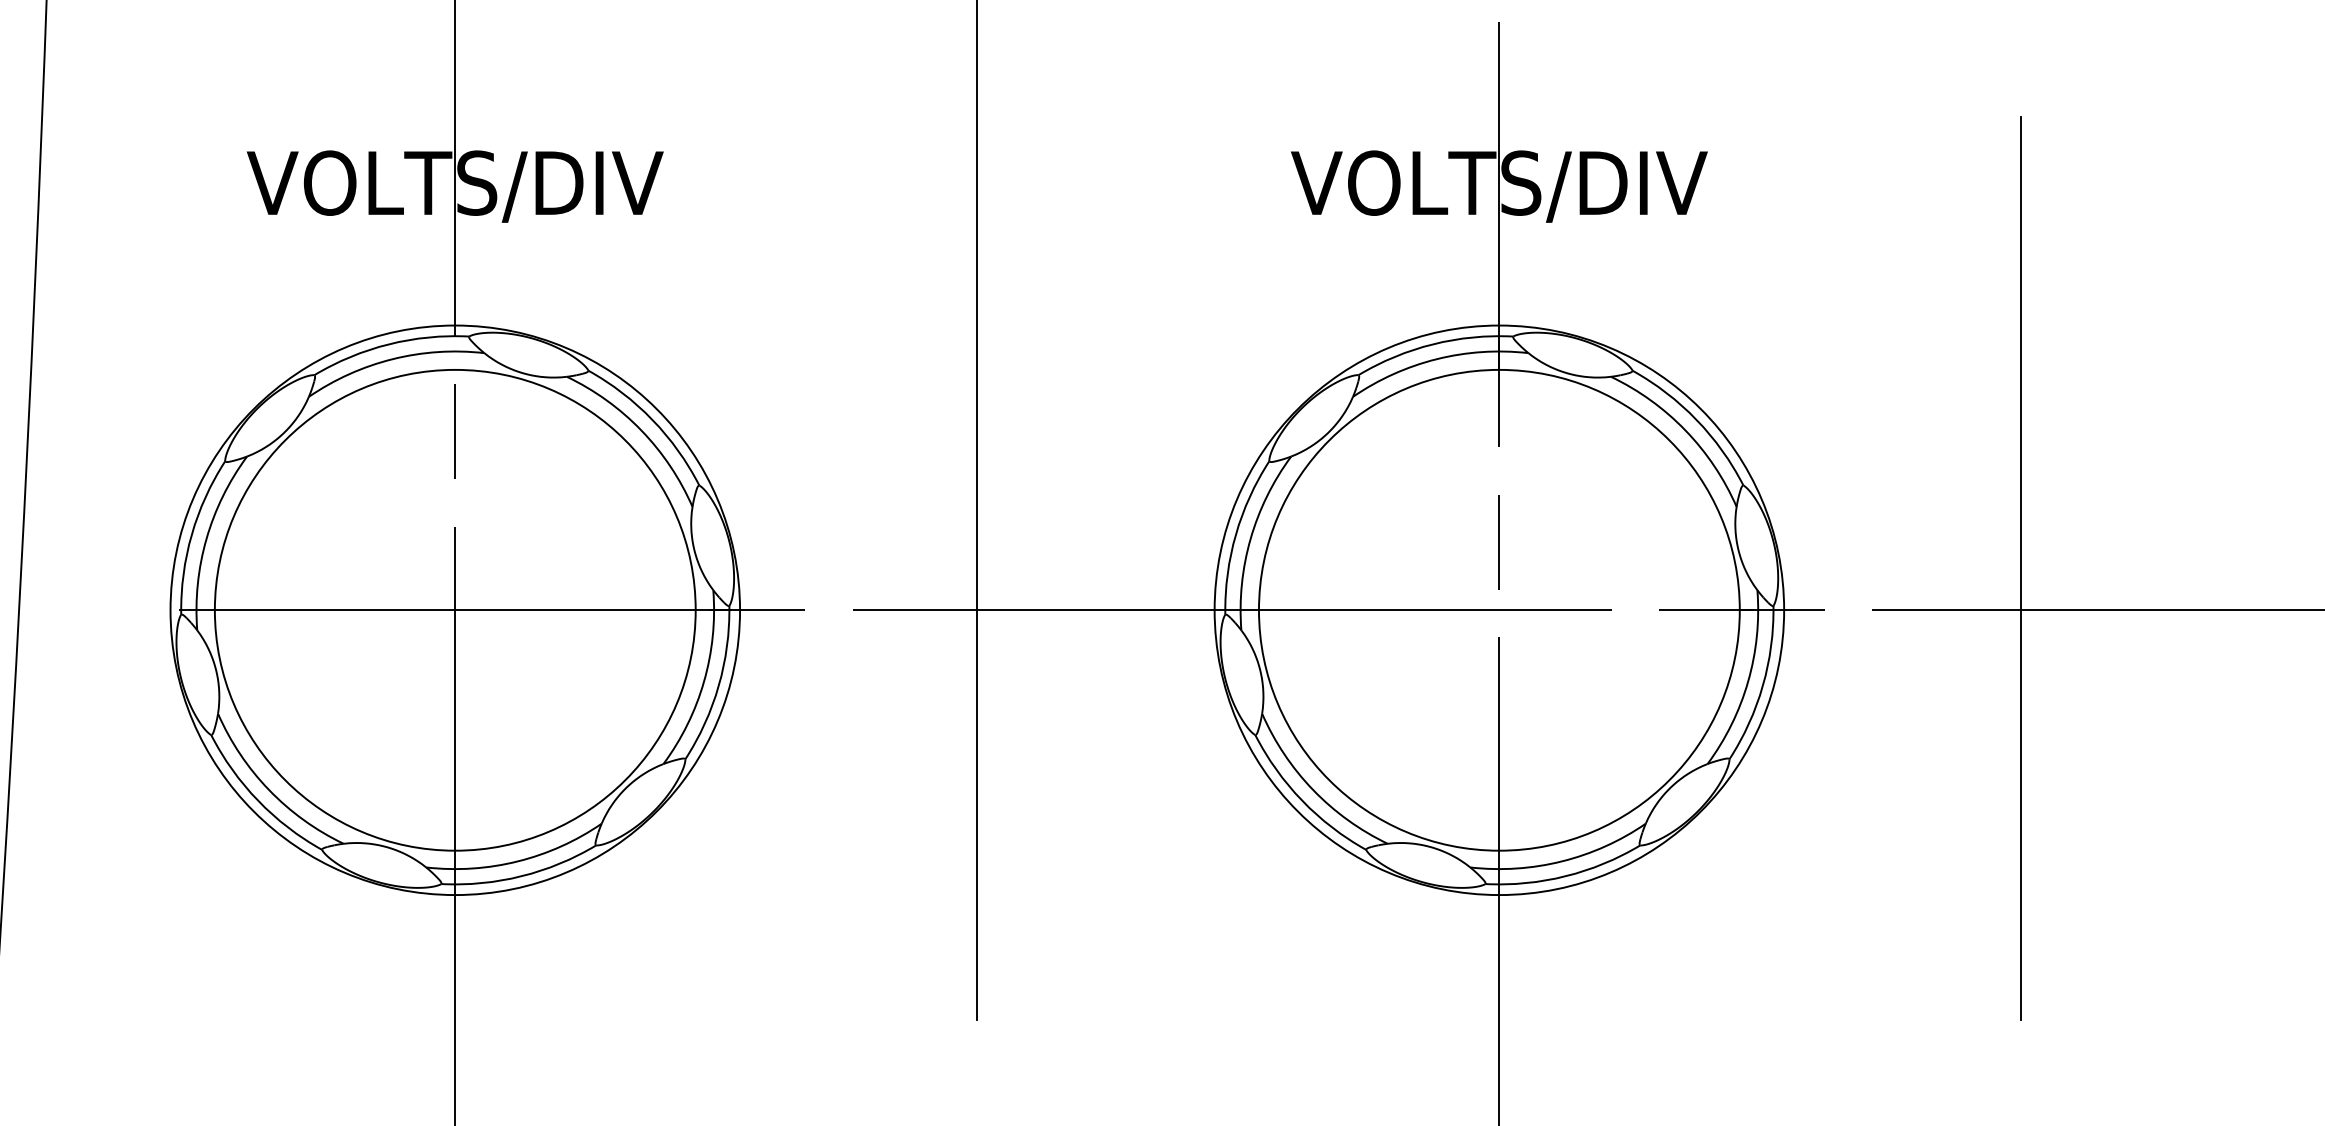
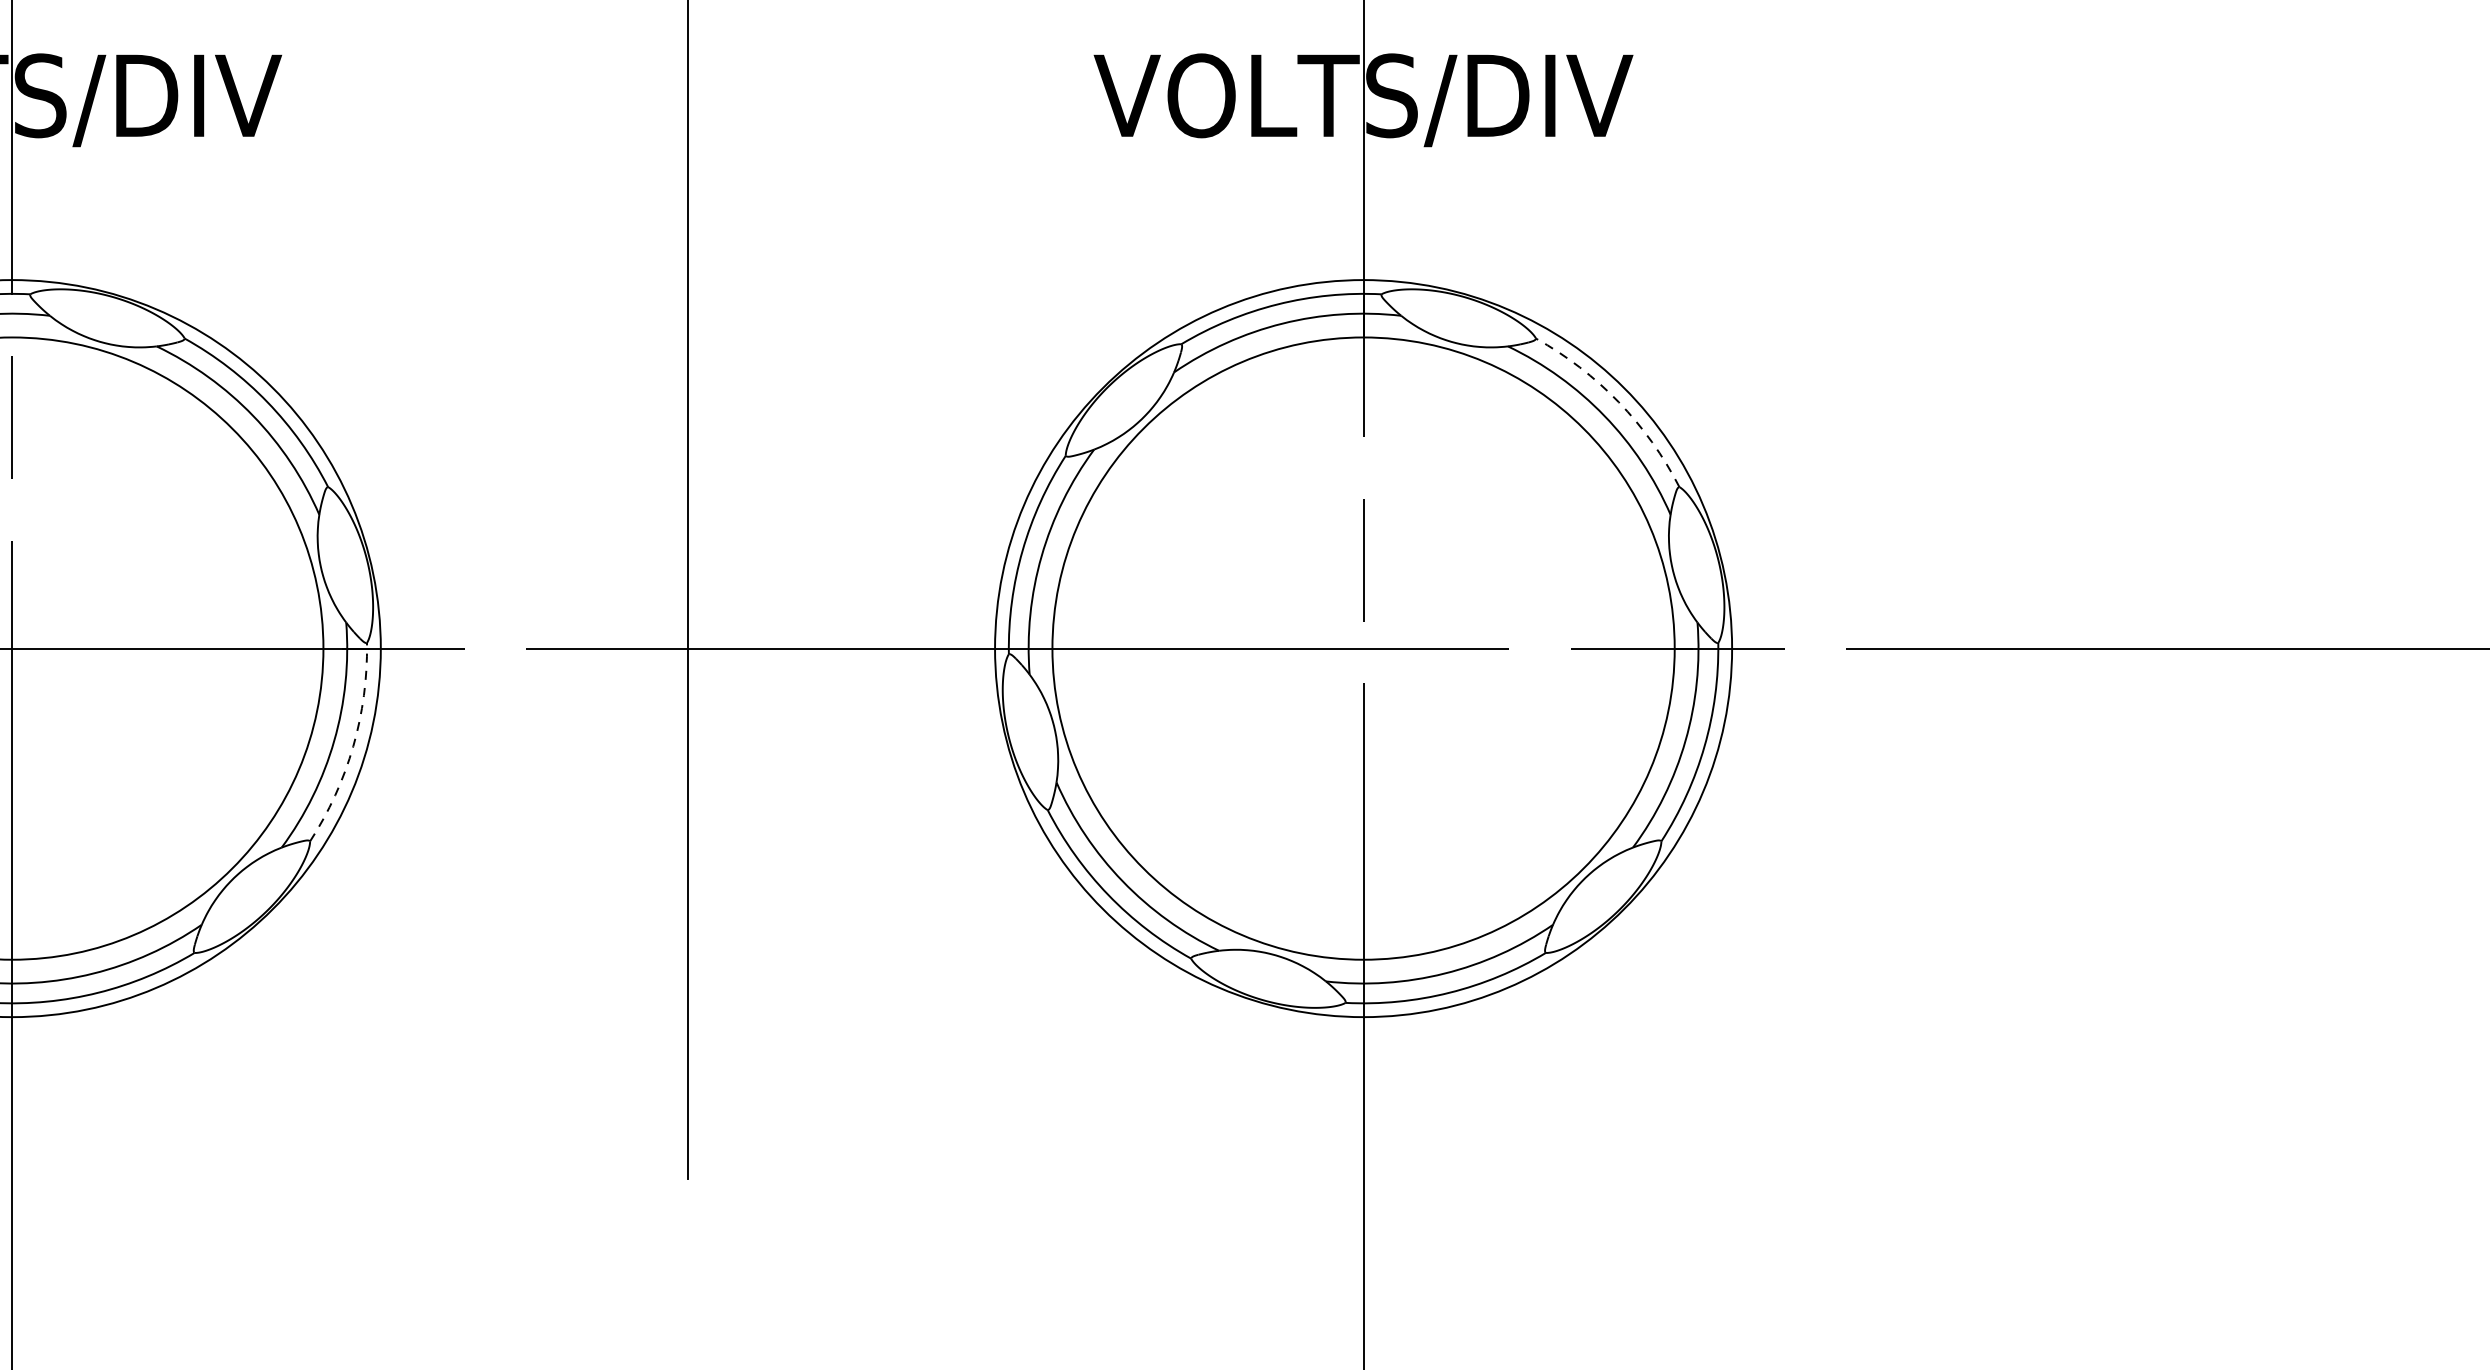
arc: (1696, 419) -> (1618, 401), solid -> dashed
line: (2021, 568) -> (2039, 594), removed
arc: (718, 685) -> (352, 745), solid -> dashed

